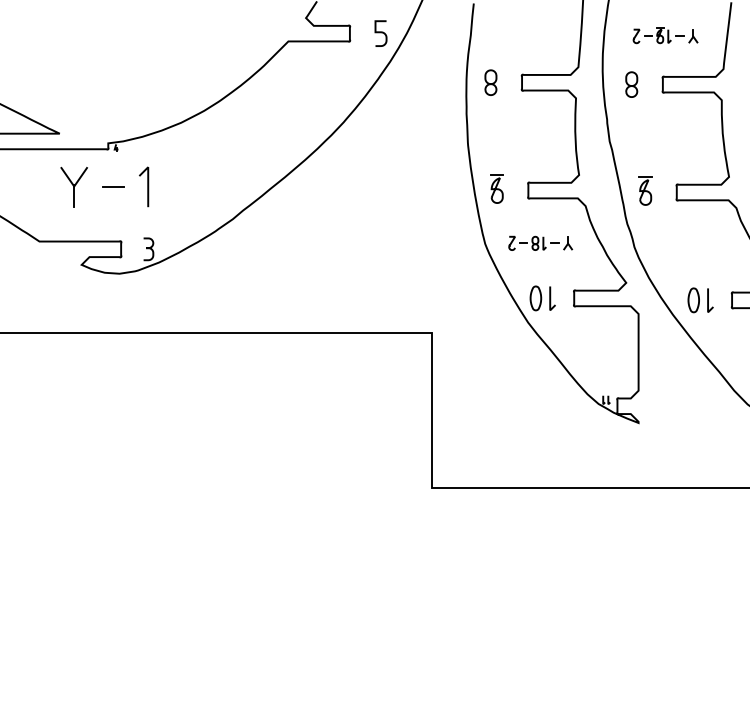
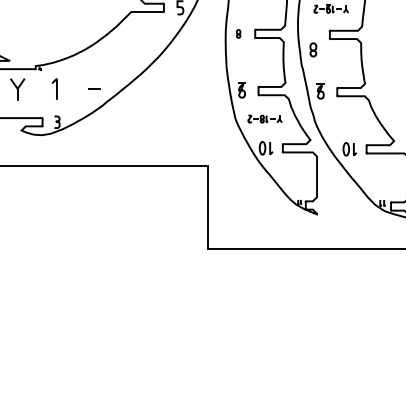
part: (490, 81) -> (238, 33), size x0.6
part: (631, 83) -> (313, 49), moved
line: (113, 185) -> (94, 88), moved

